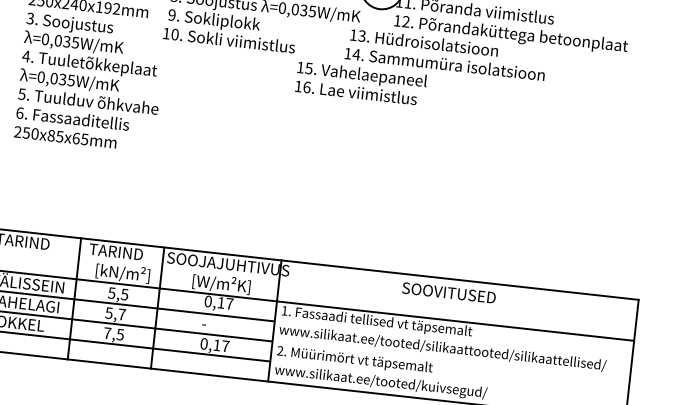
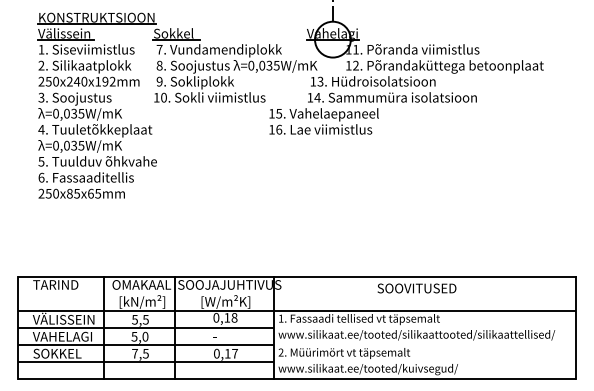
text: (124, 252) -> (141, 284), TARIND -> OMAKAAL
text: (229, 303) -> (234, 317), 0,17 -> 0,18
text: (122, 314) -> (145, 336), 5,7 -> 5,0

